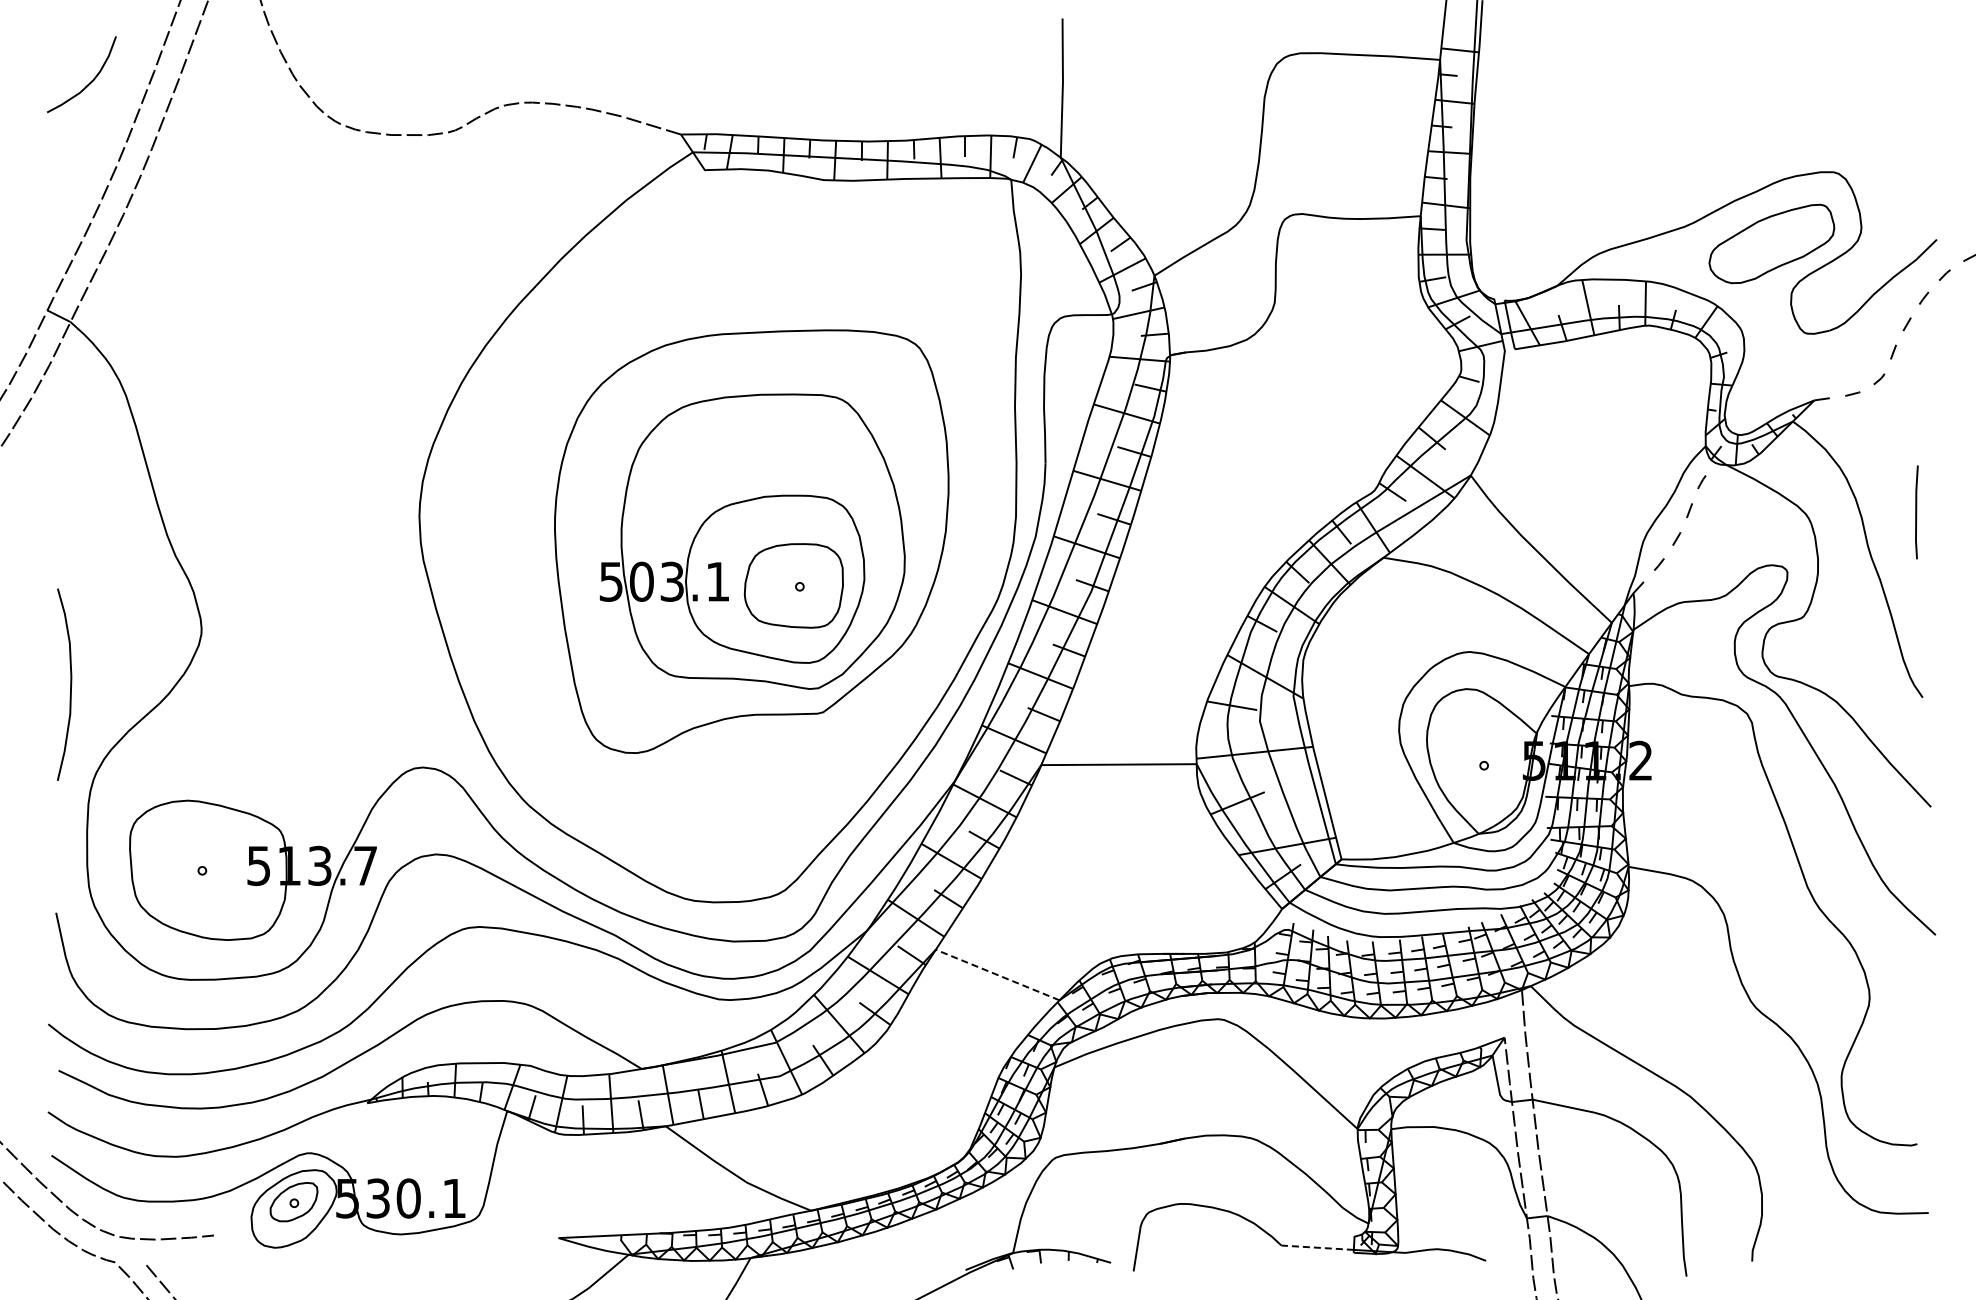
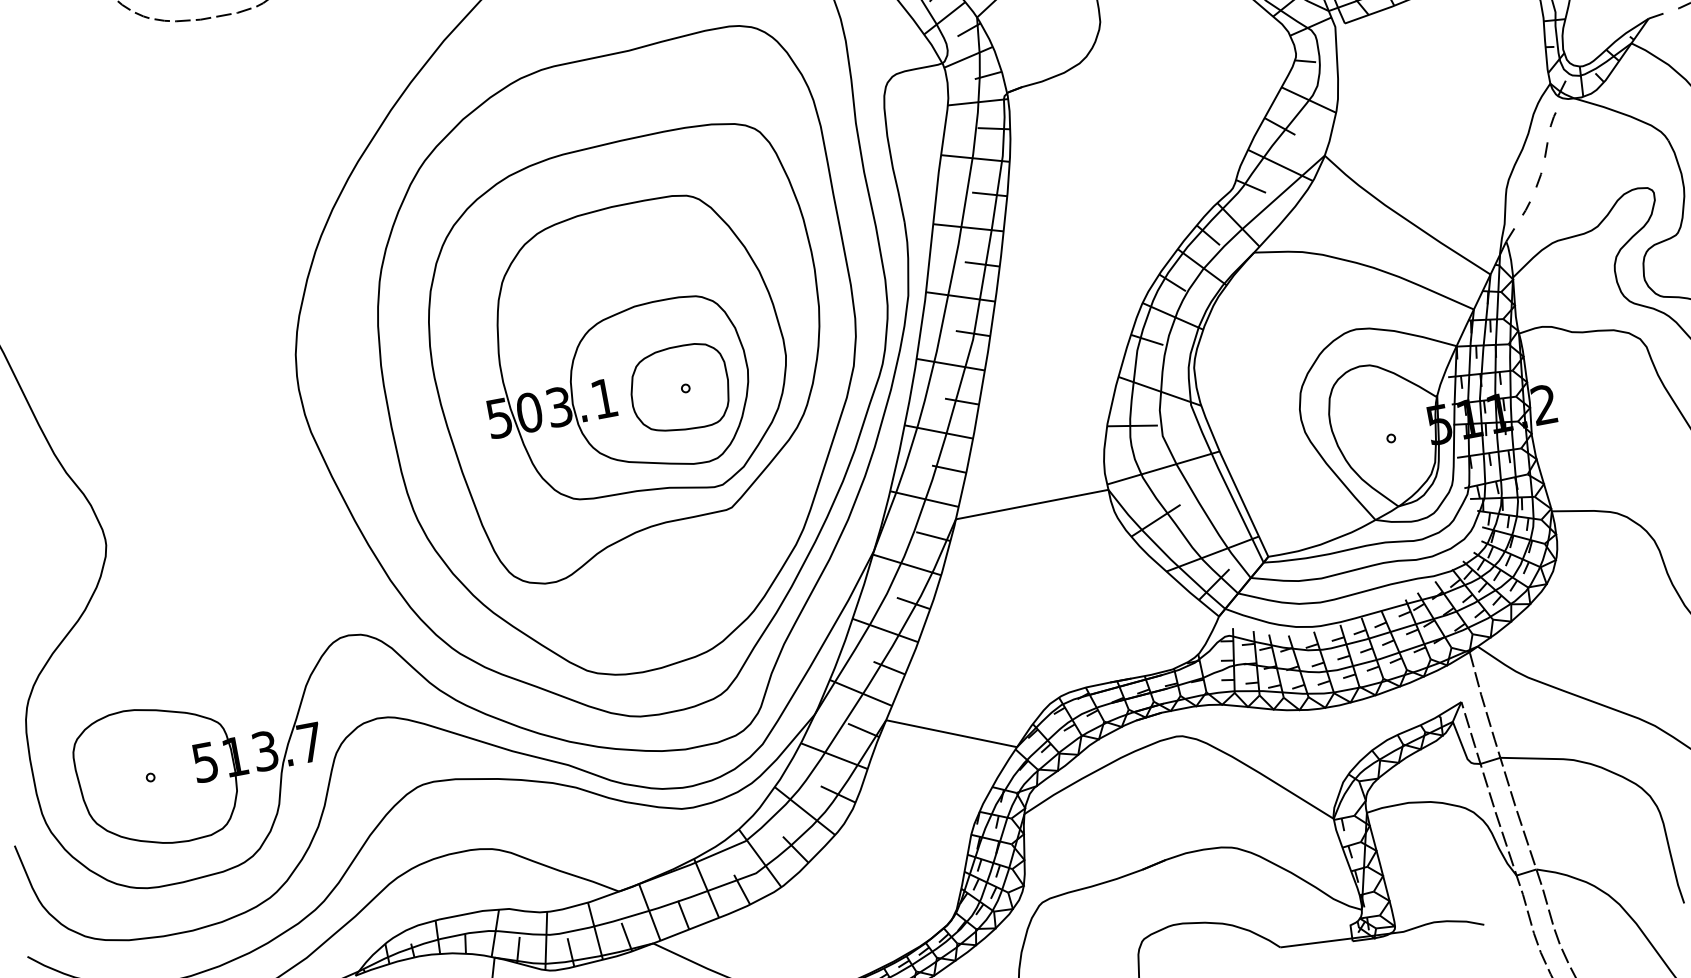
part: (742, 547) -> (622, 360), added
line: (997, 975) -> (951, 734), dashed -> solid
line: (1317, 1247) -> (1316, 942), dashed -> solid

